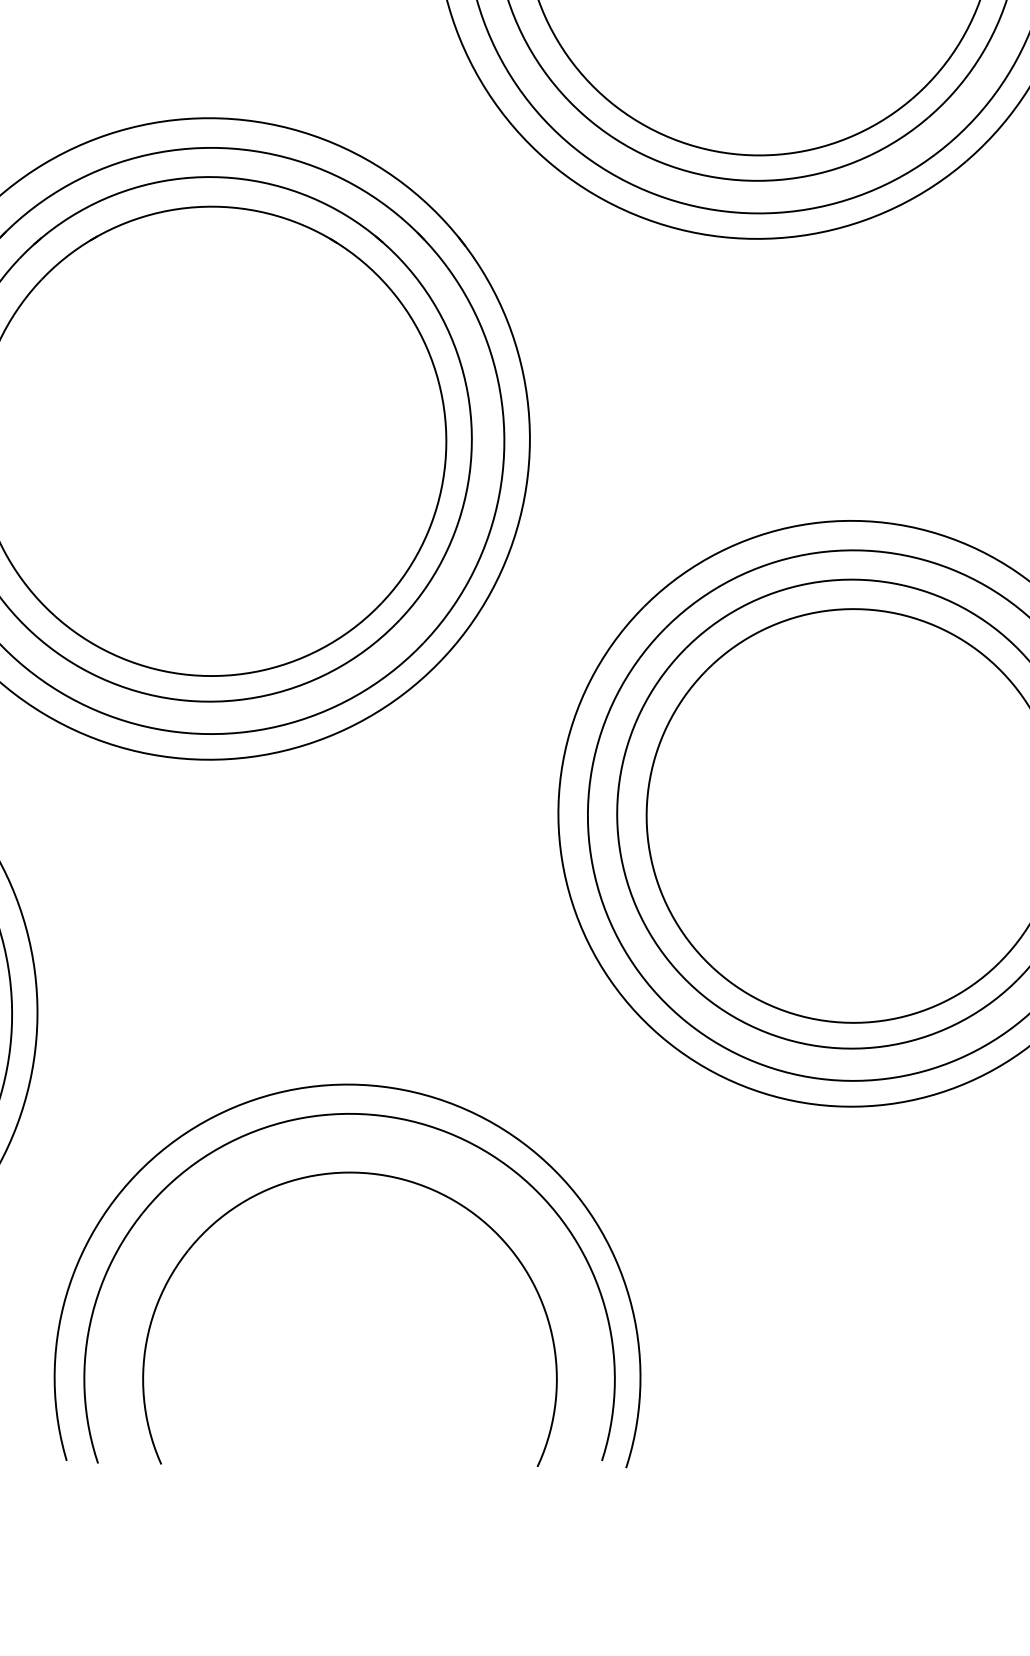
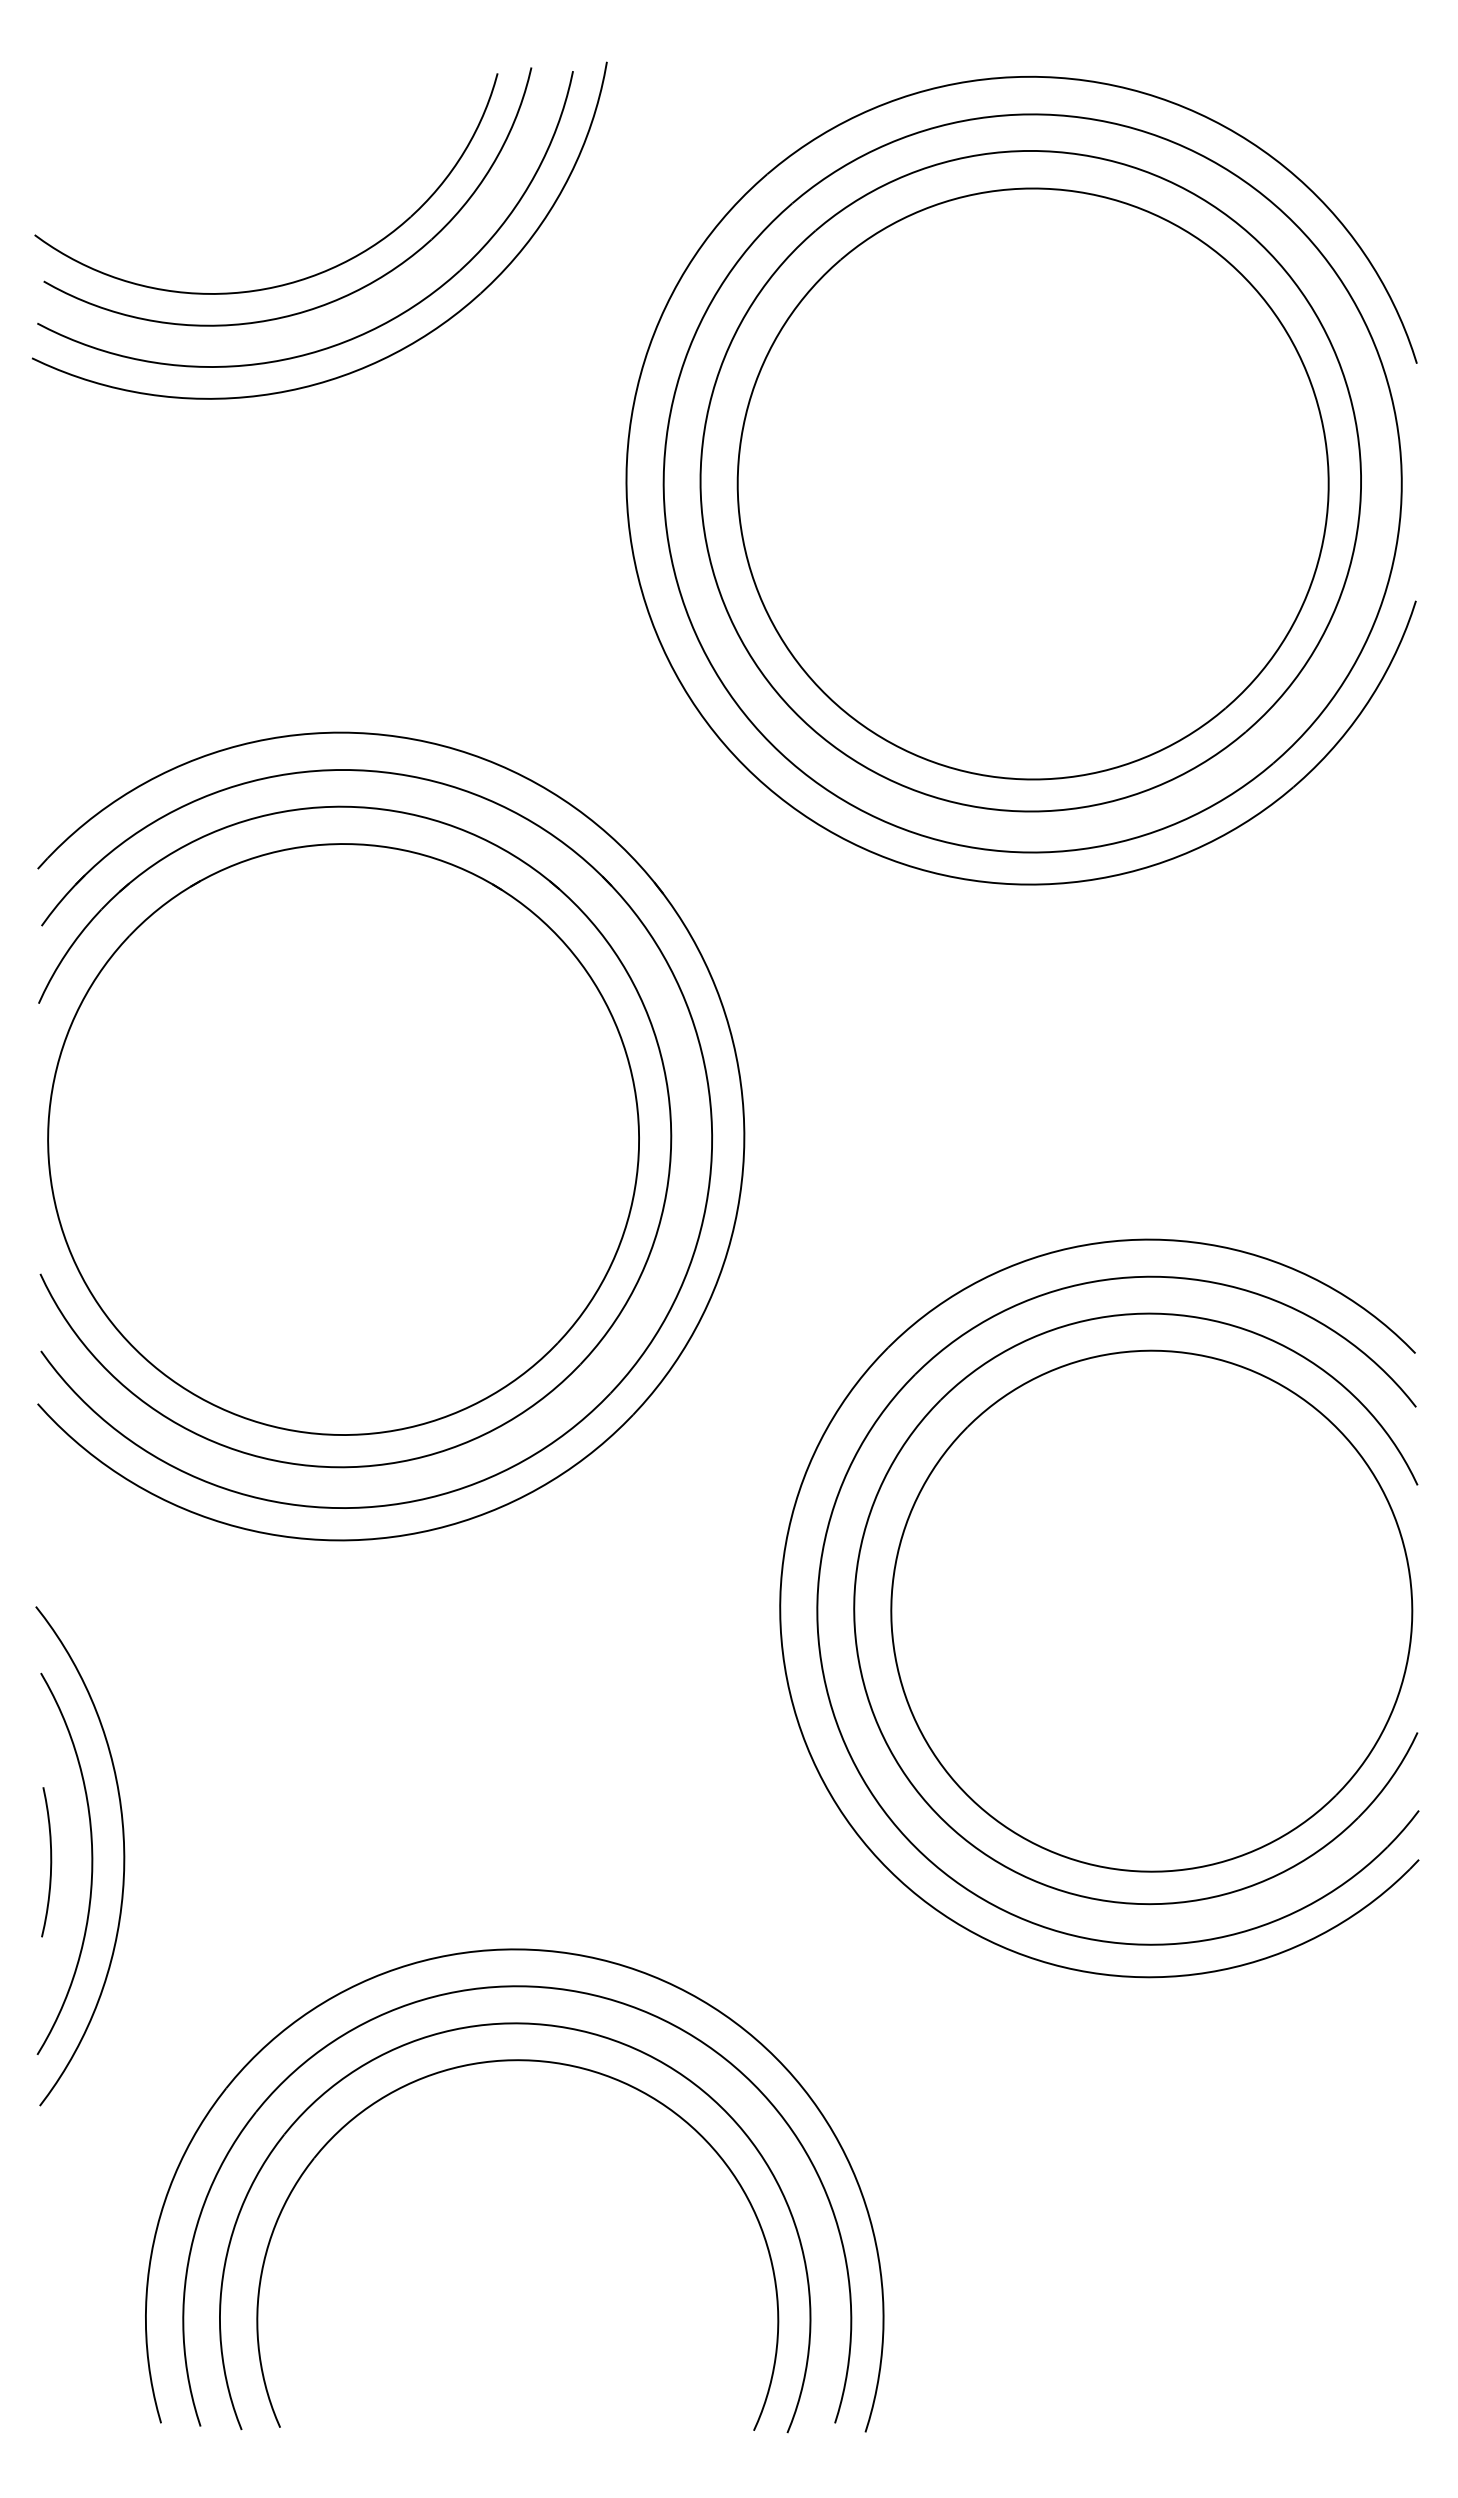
part: (348, 1144) -> (515, 2024), added

